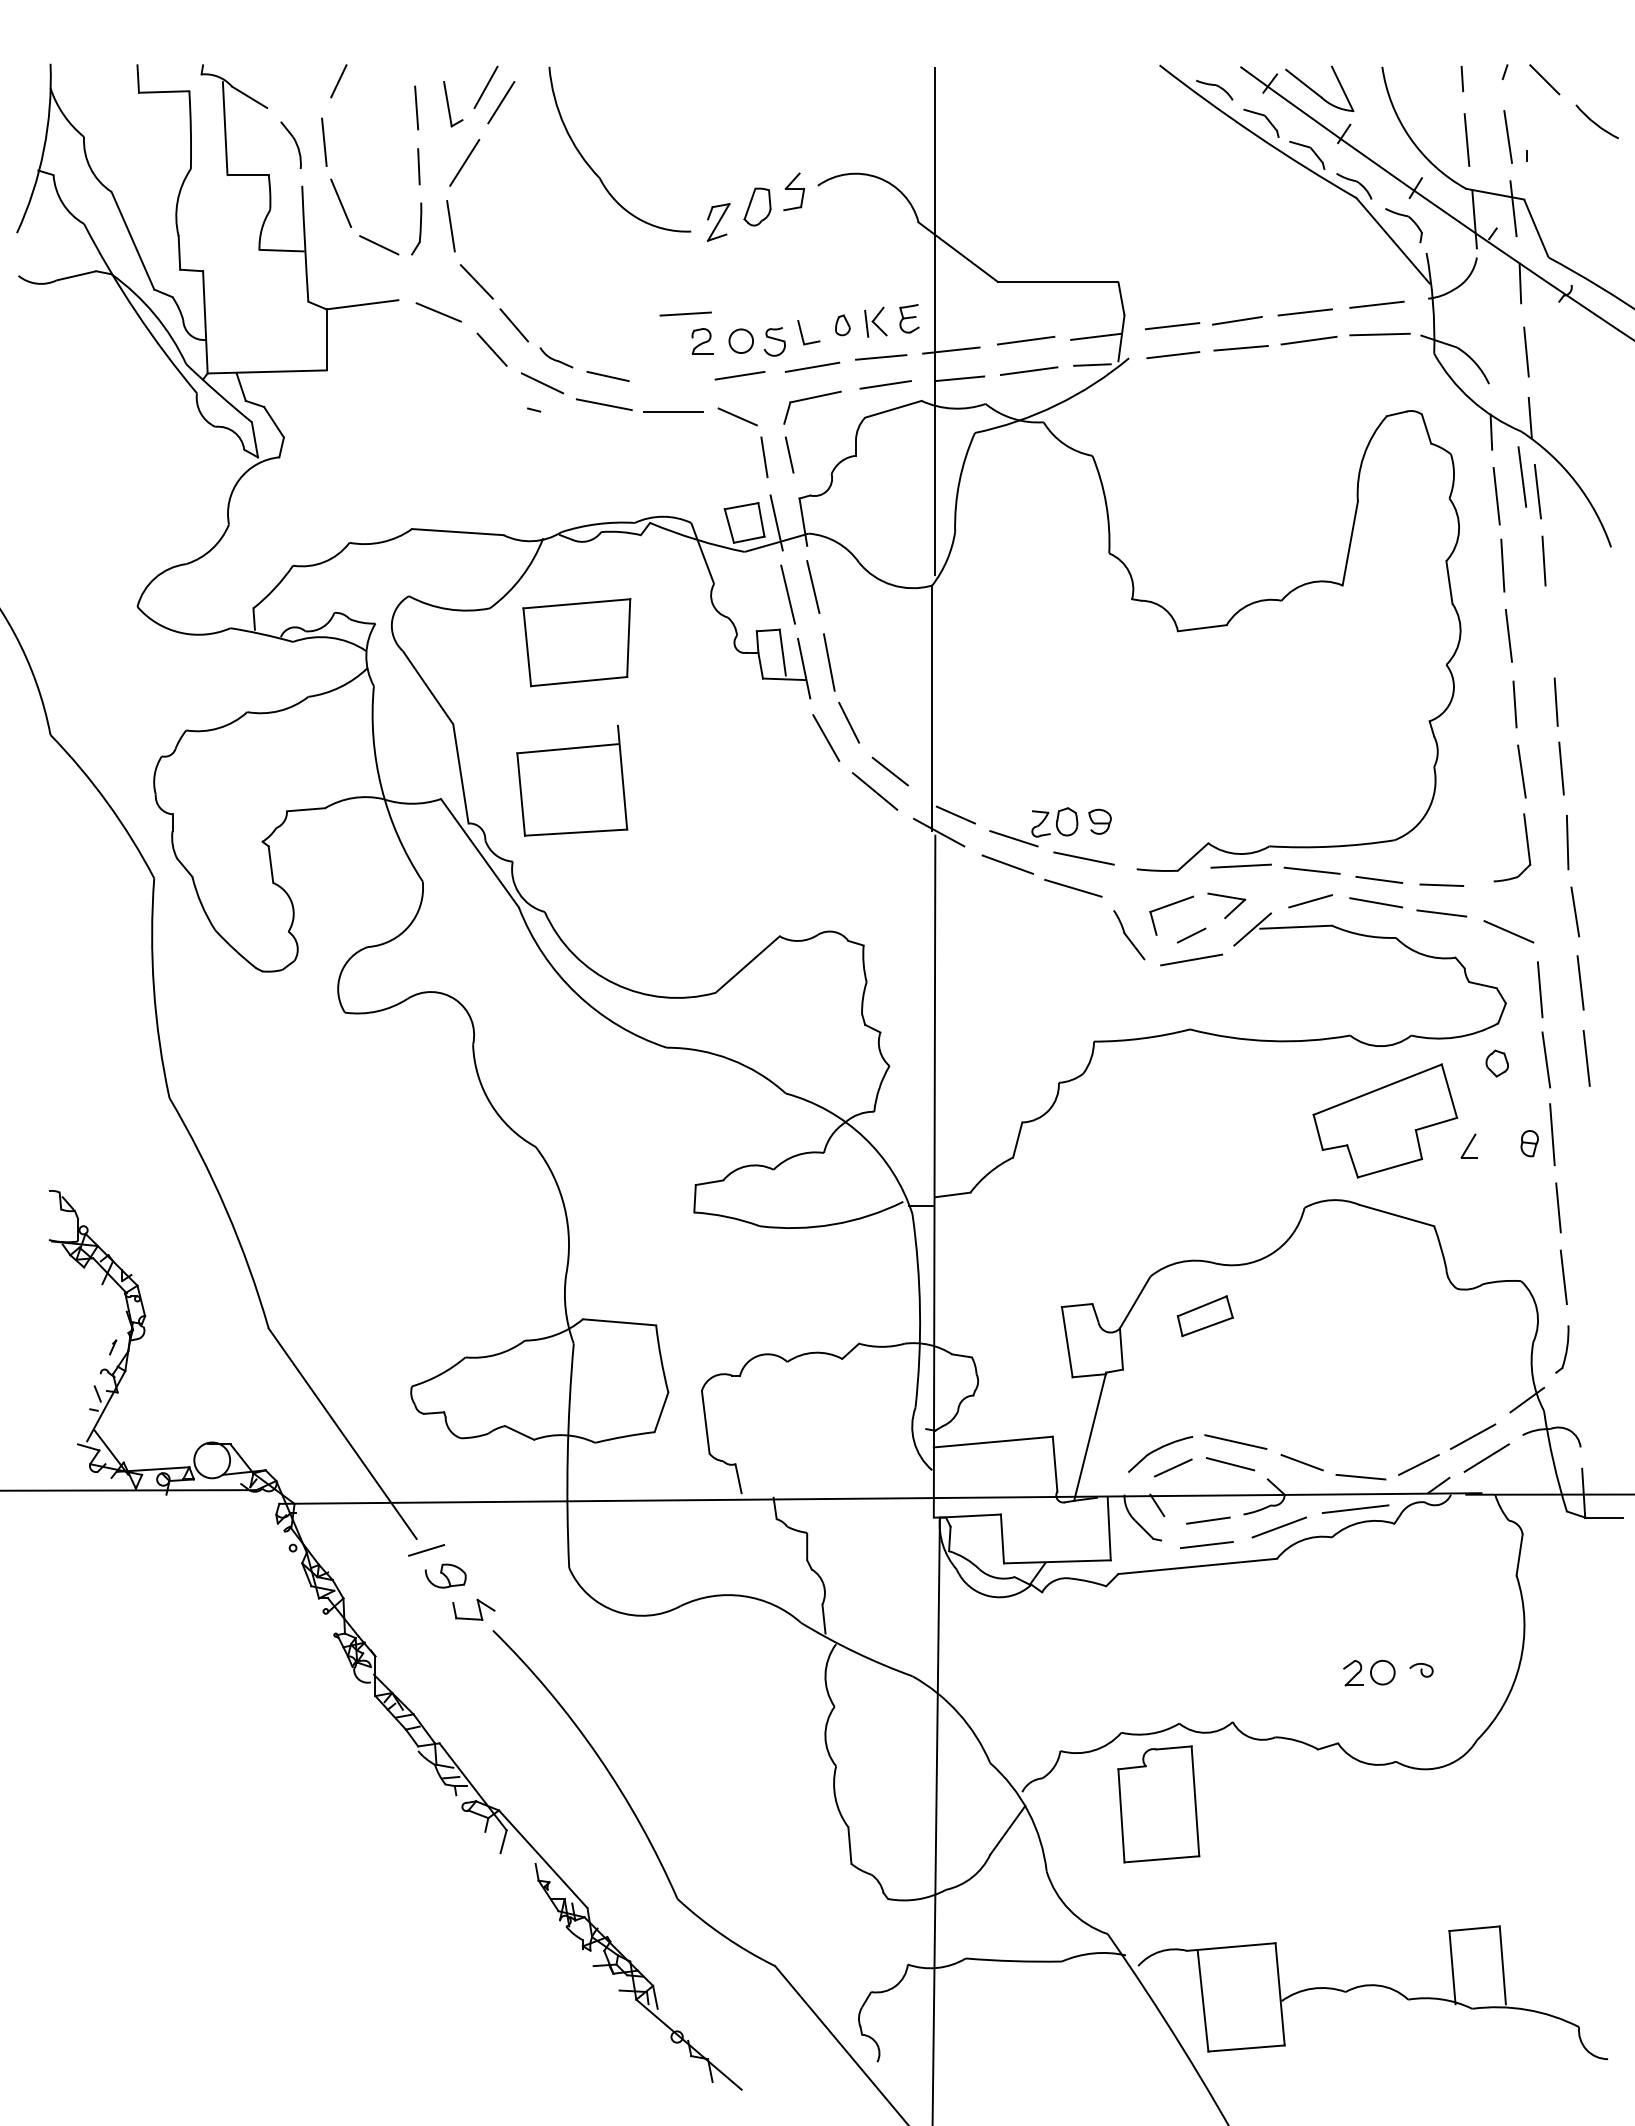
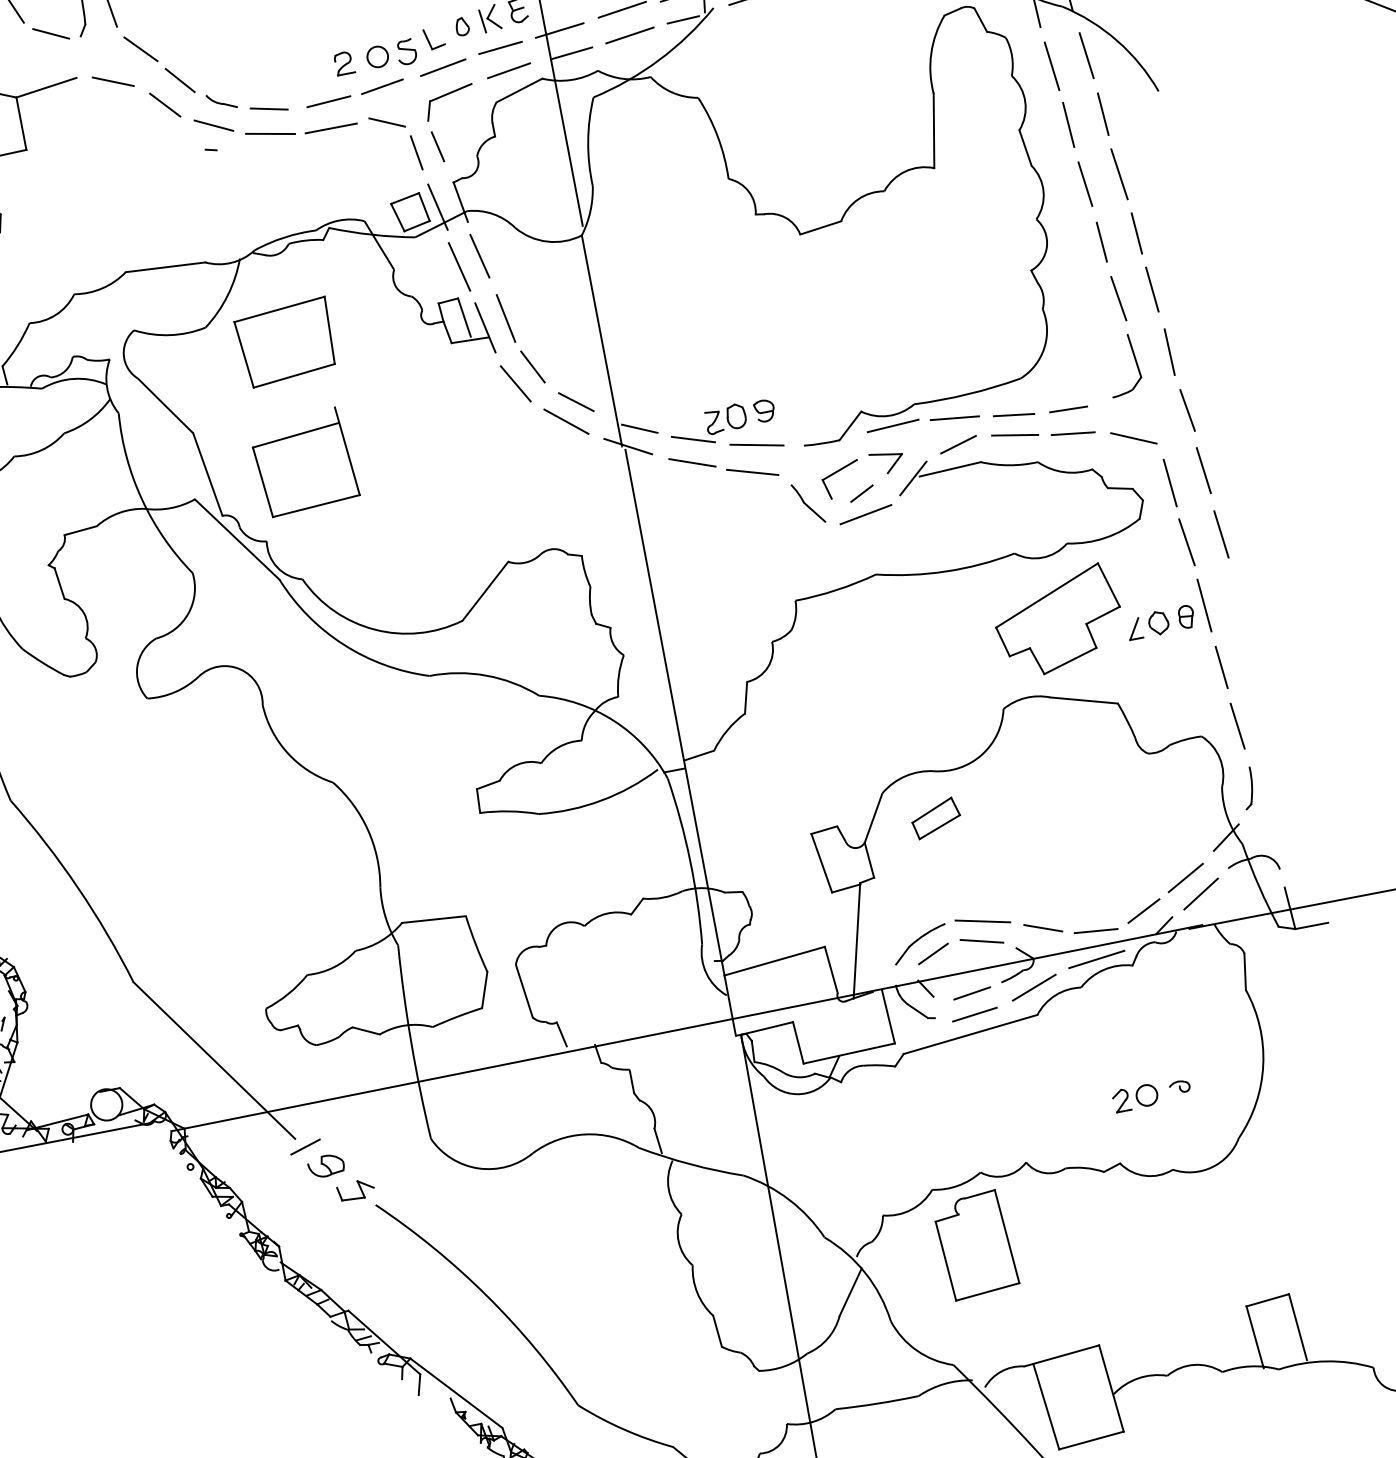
line: (685, 313) -> (328, 101), moved
line: (1522, 476) -> (1119, 173), moved
part: (1496, 1063) -> (1158, 623), moved

